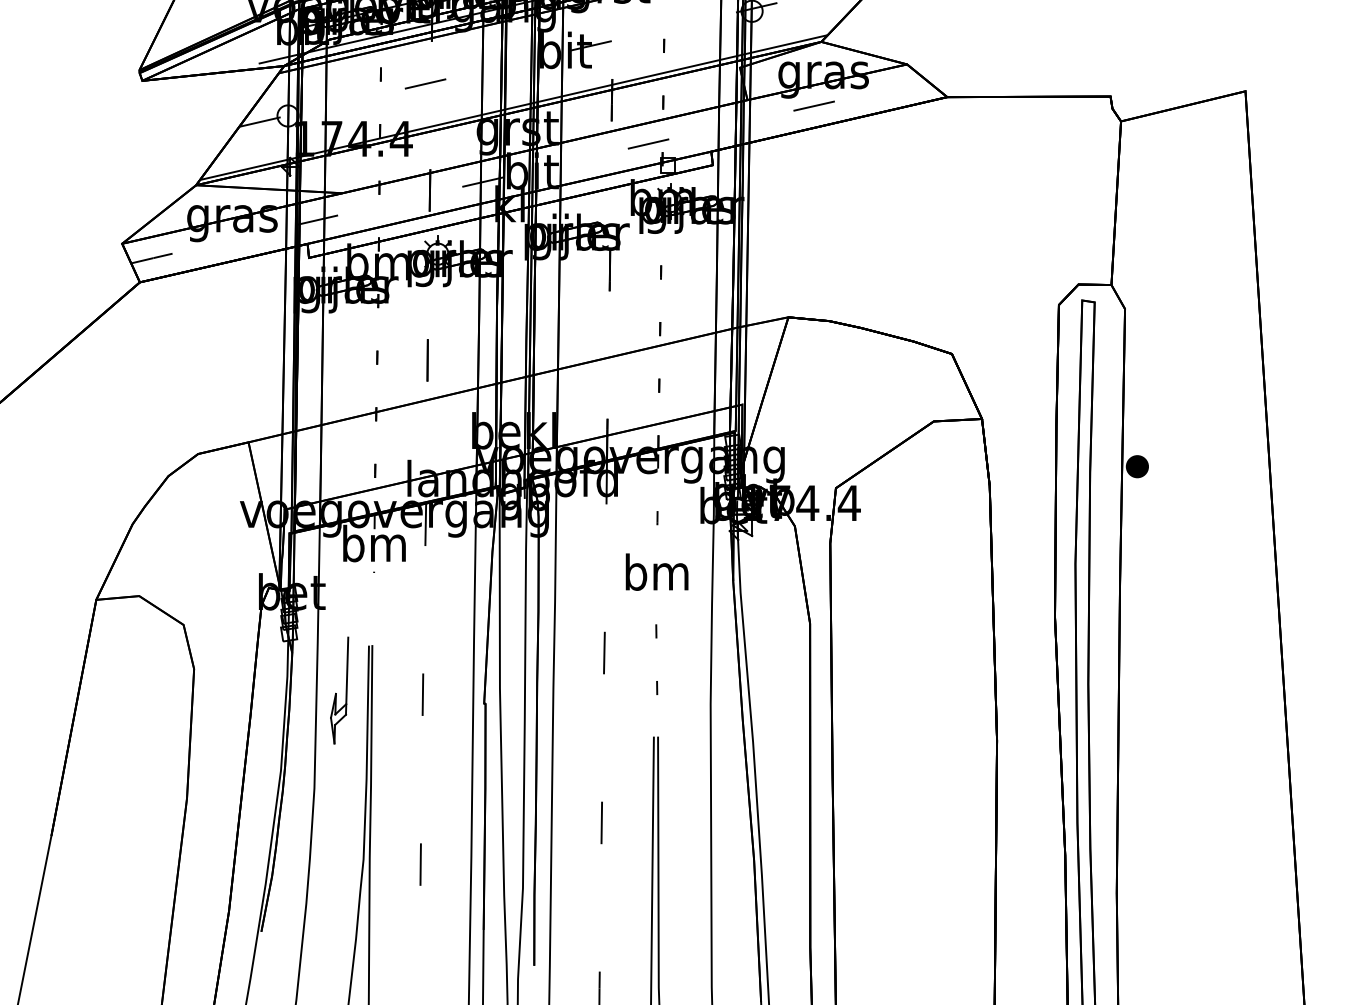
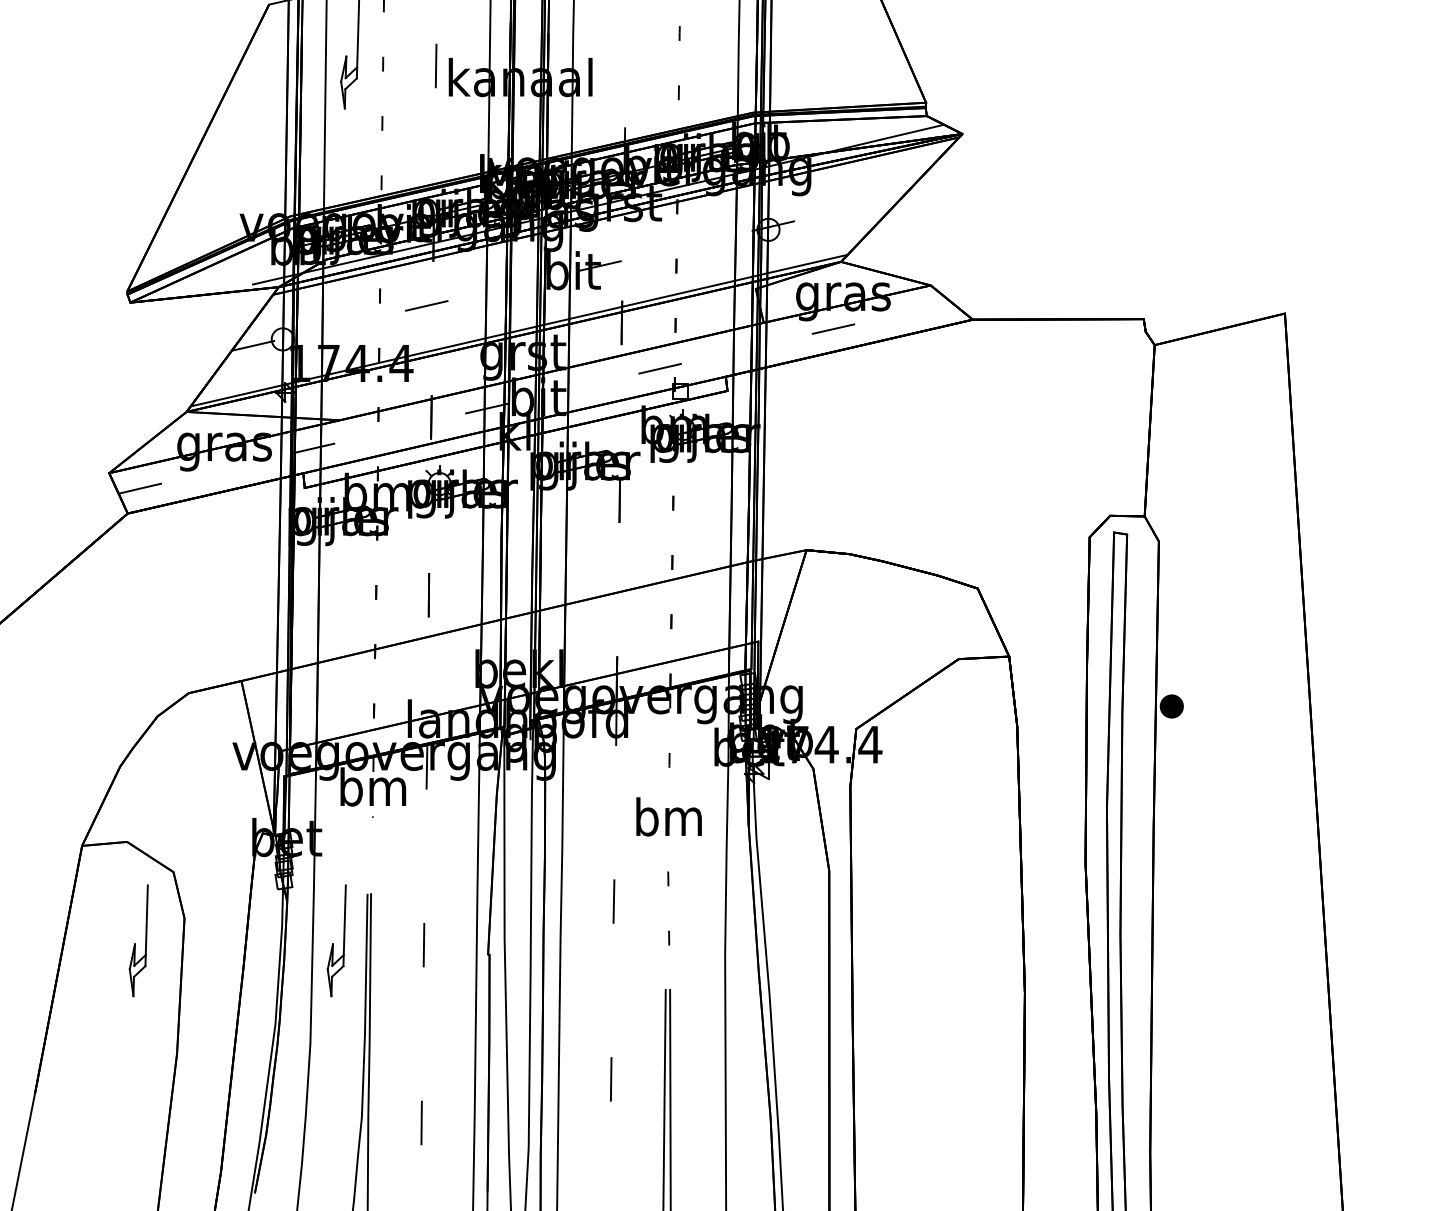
part: (150, 690) -> (138, 940), added

